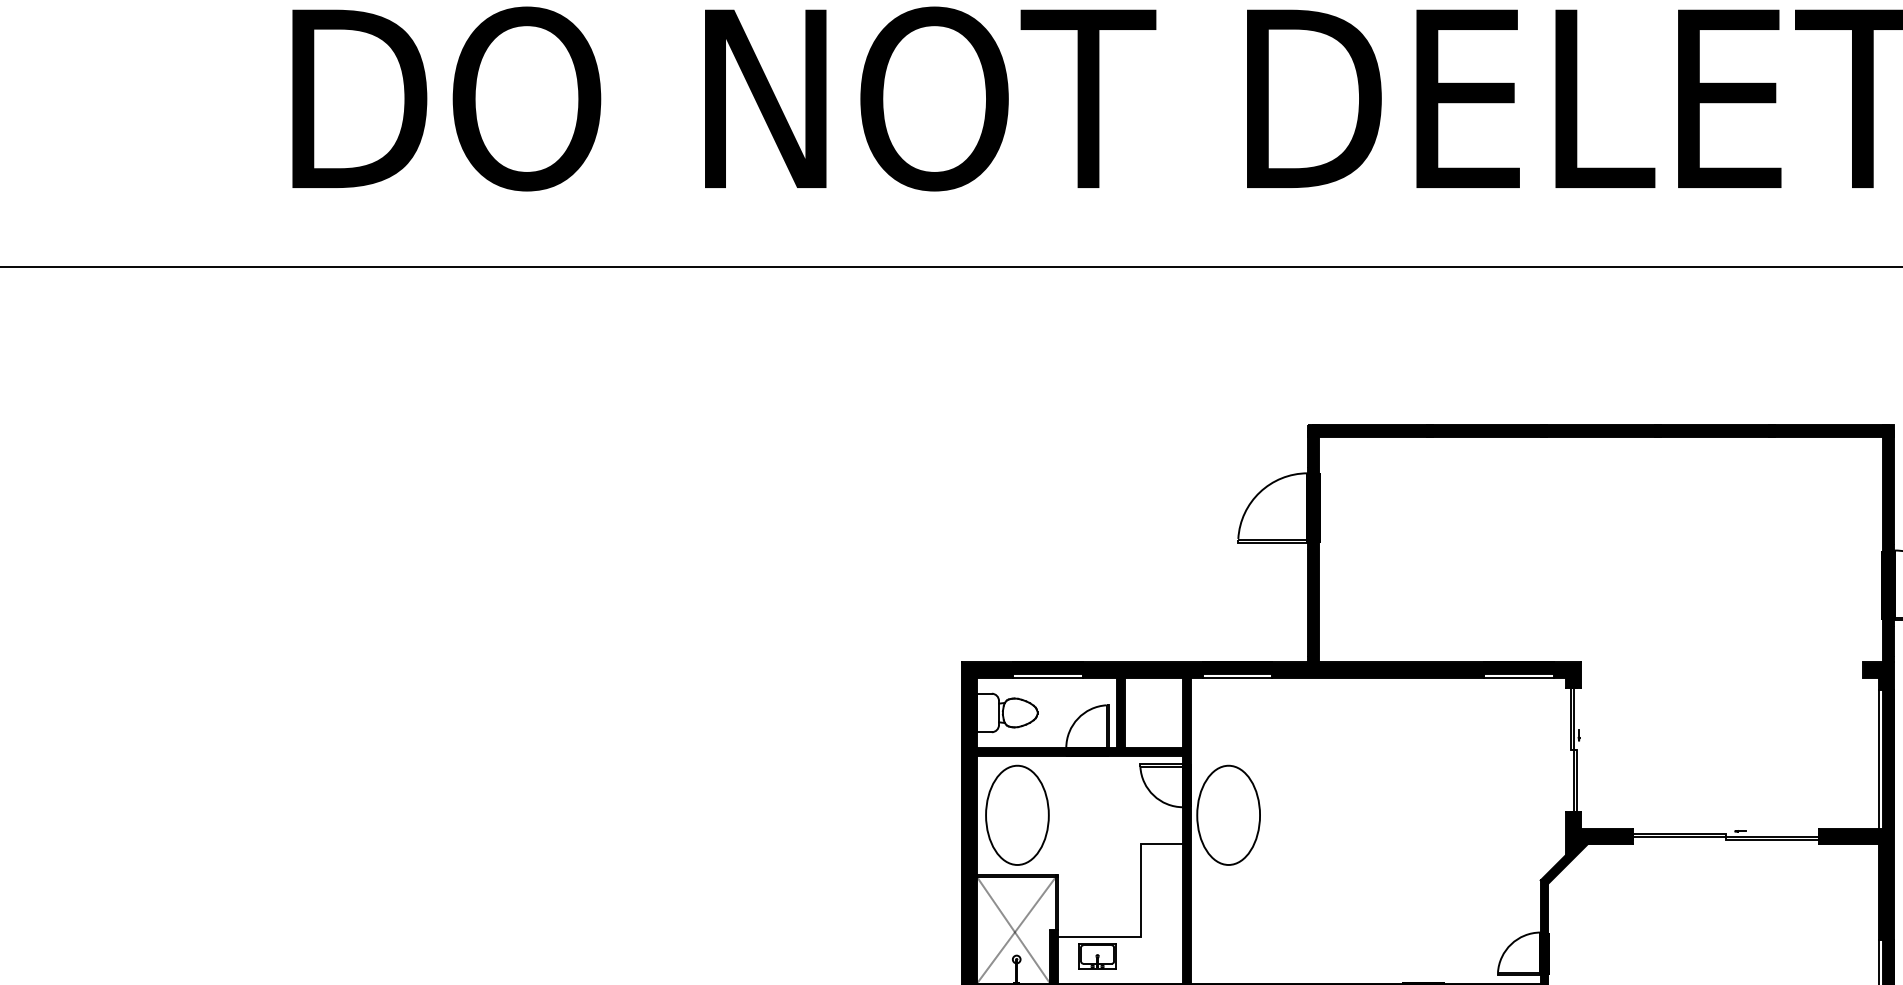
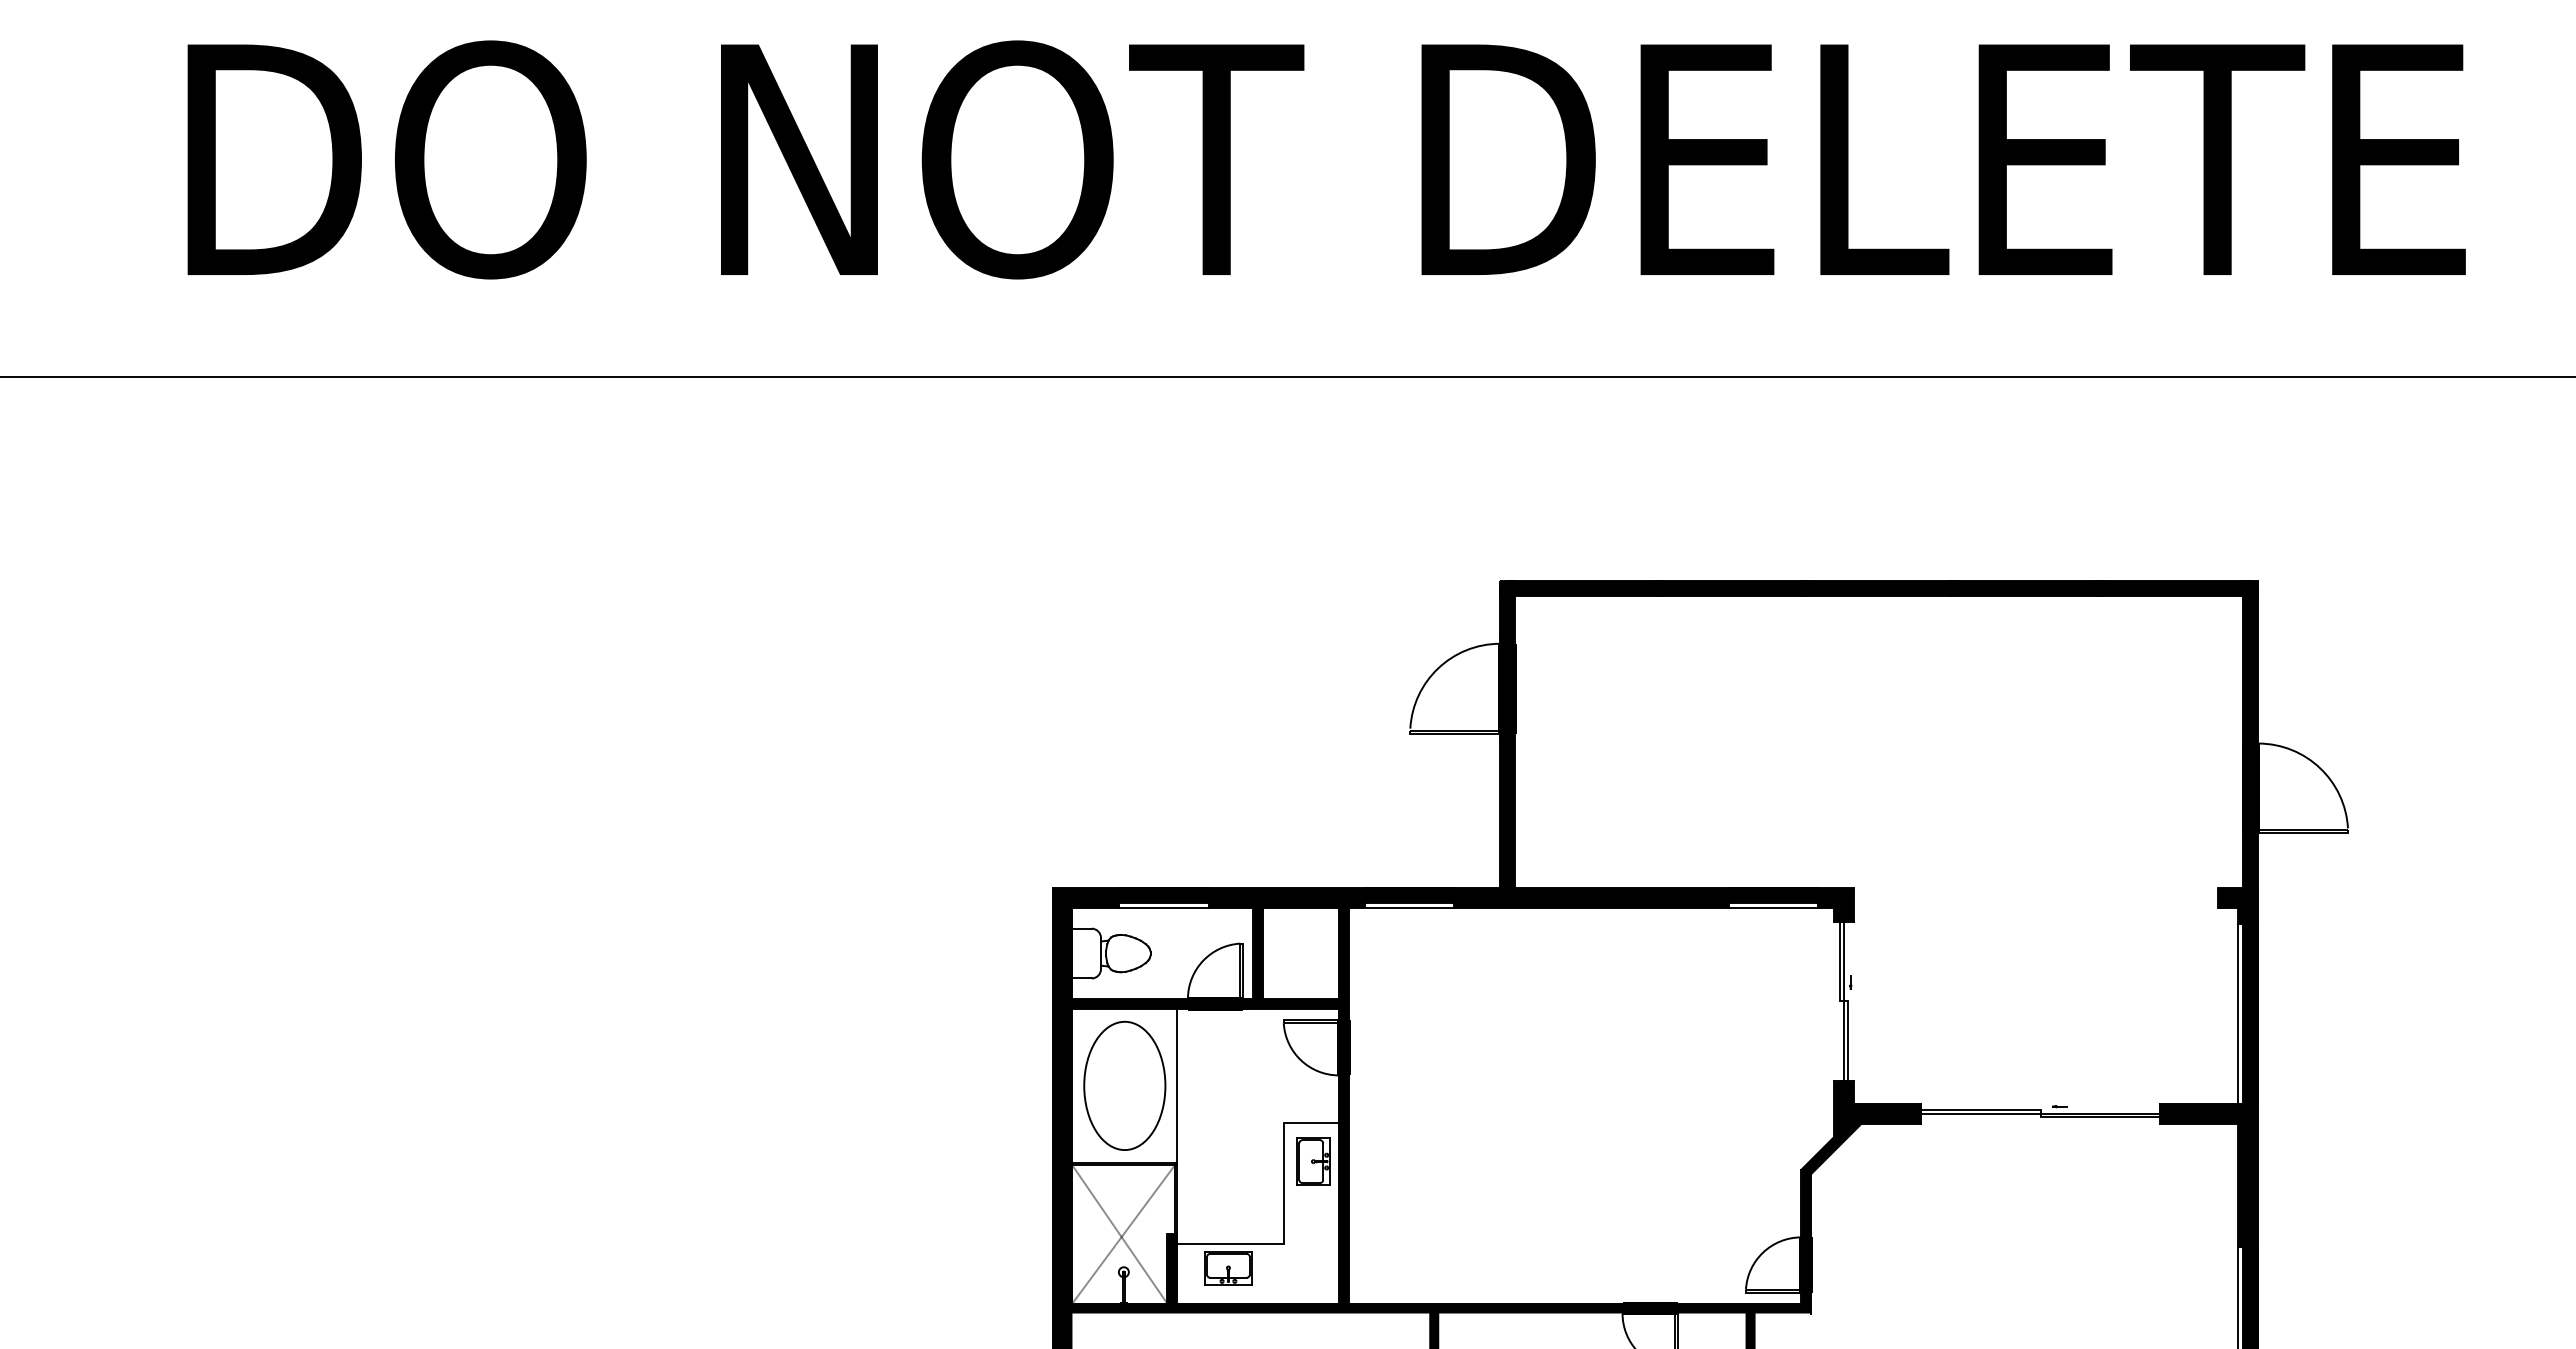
line: (1058, 815) -> (1177, 1085), added
part: (1228, 815) -> (1397, 1085), removed
part: (1163, 873) -> (1313, 1161), added

